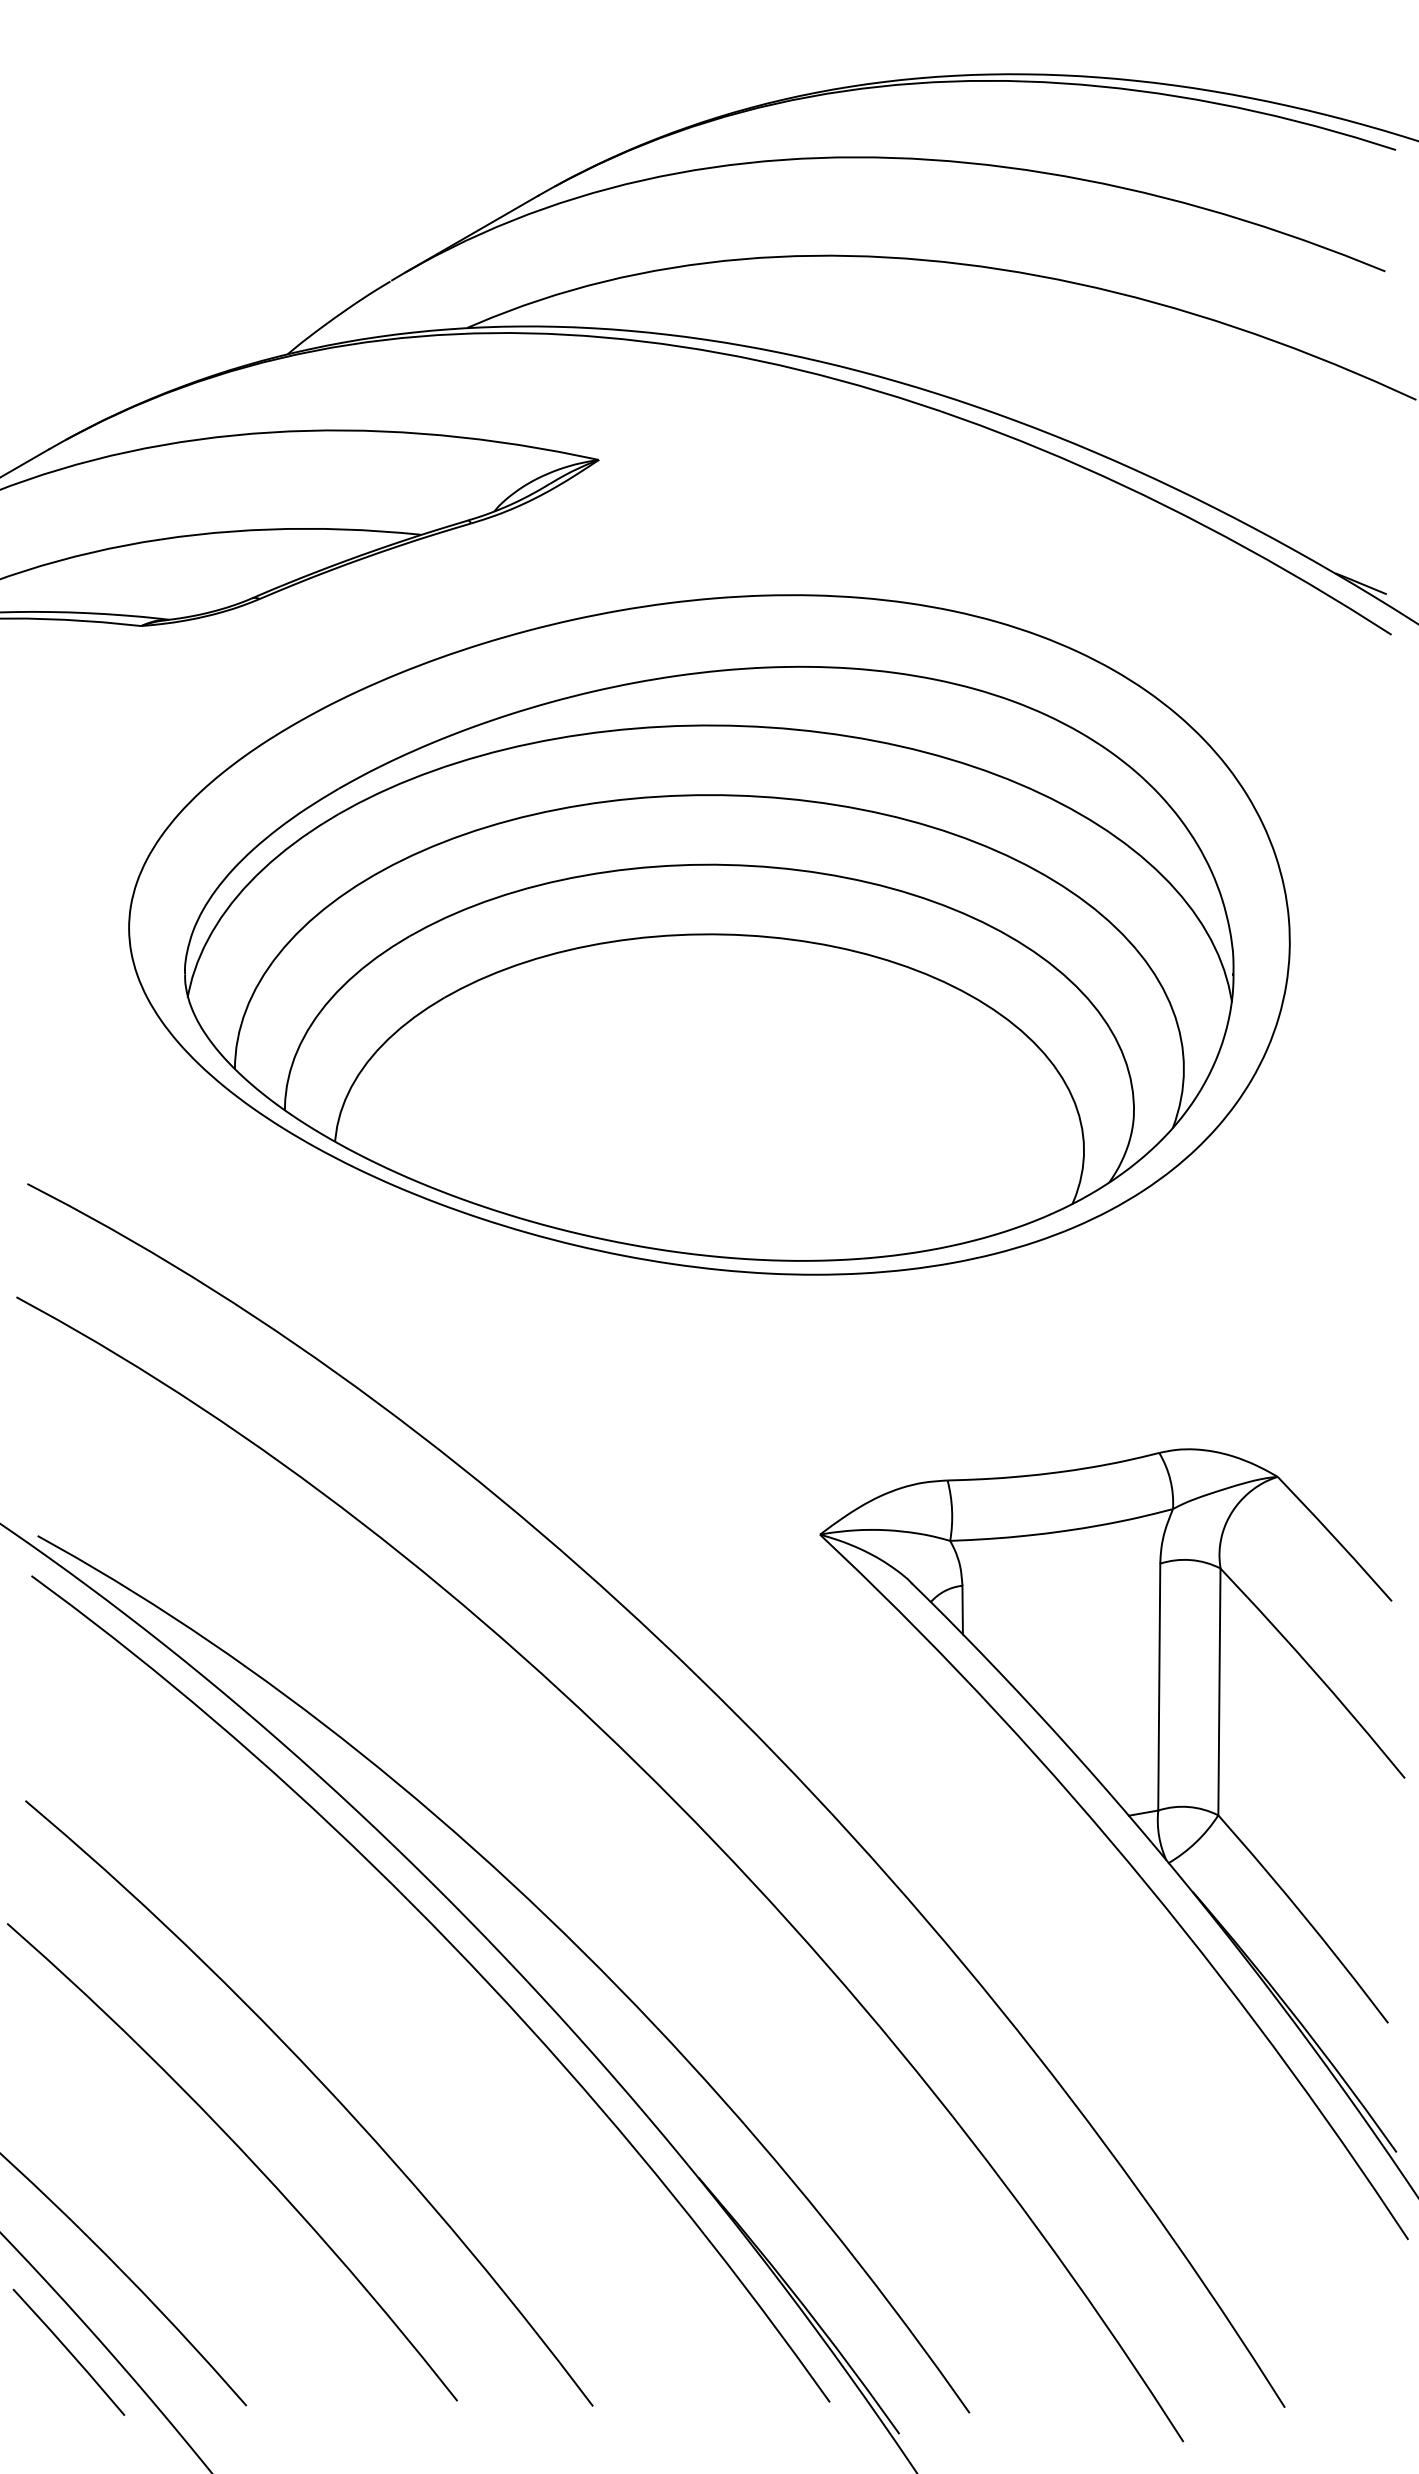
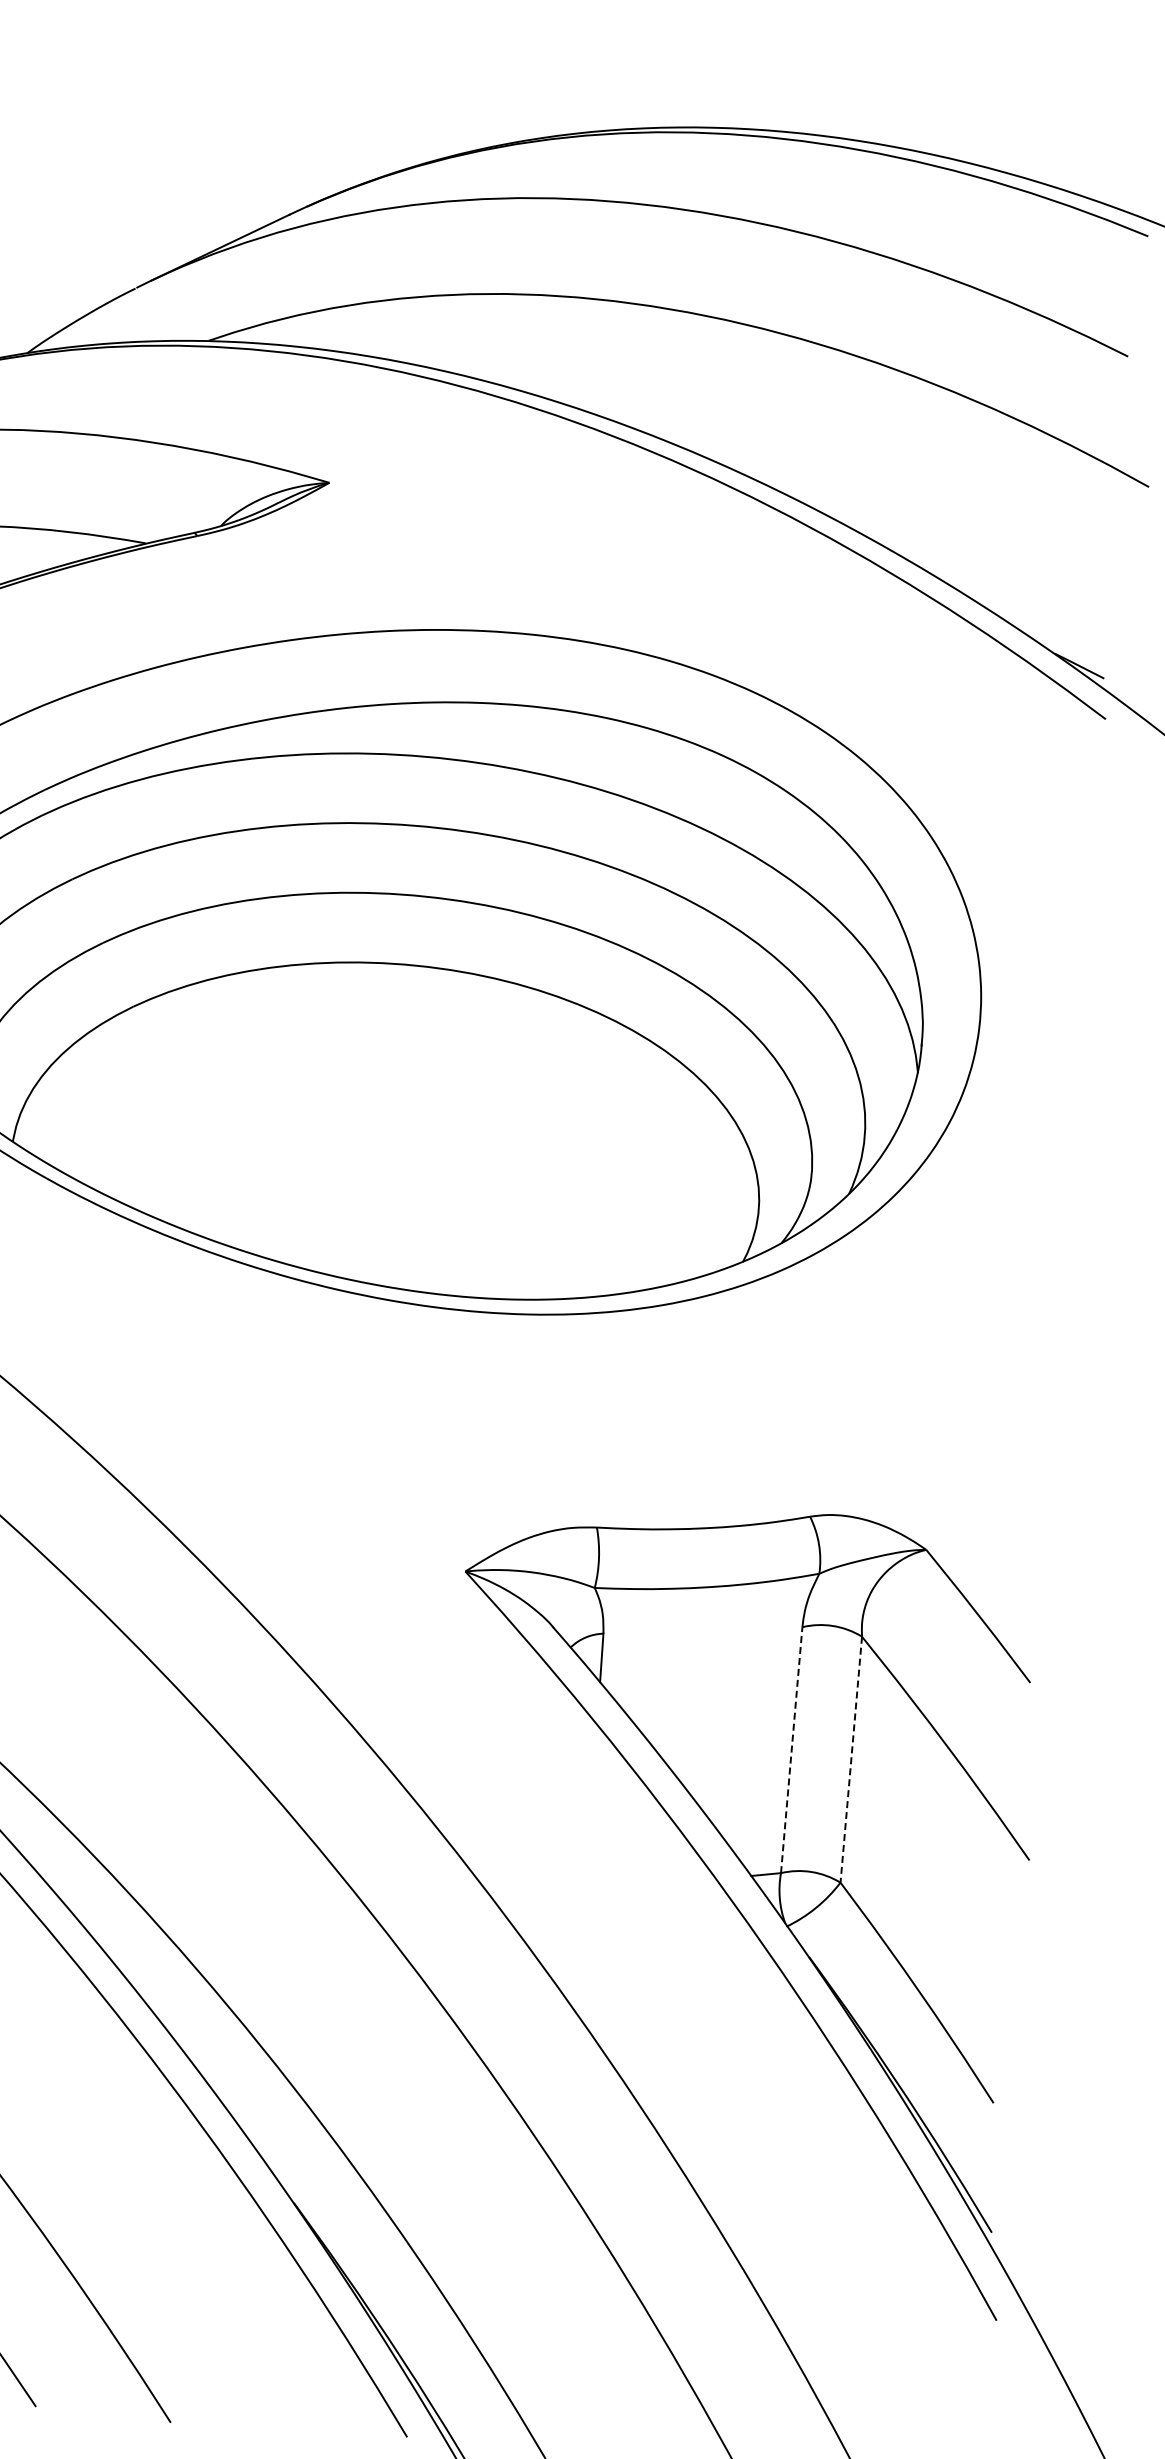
line: (1159, 1686) -> (791, 1749), solid -> dashed
line: (1219, 1692) -> (851, 1760), solid -> dashed

